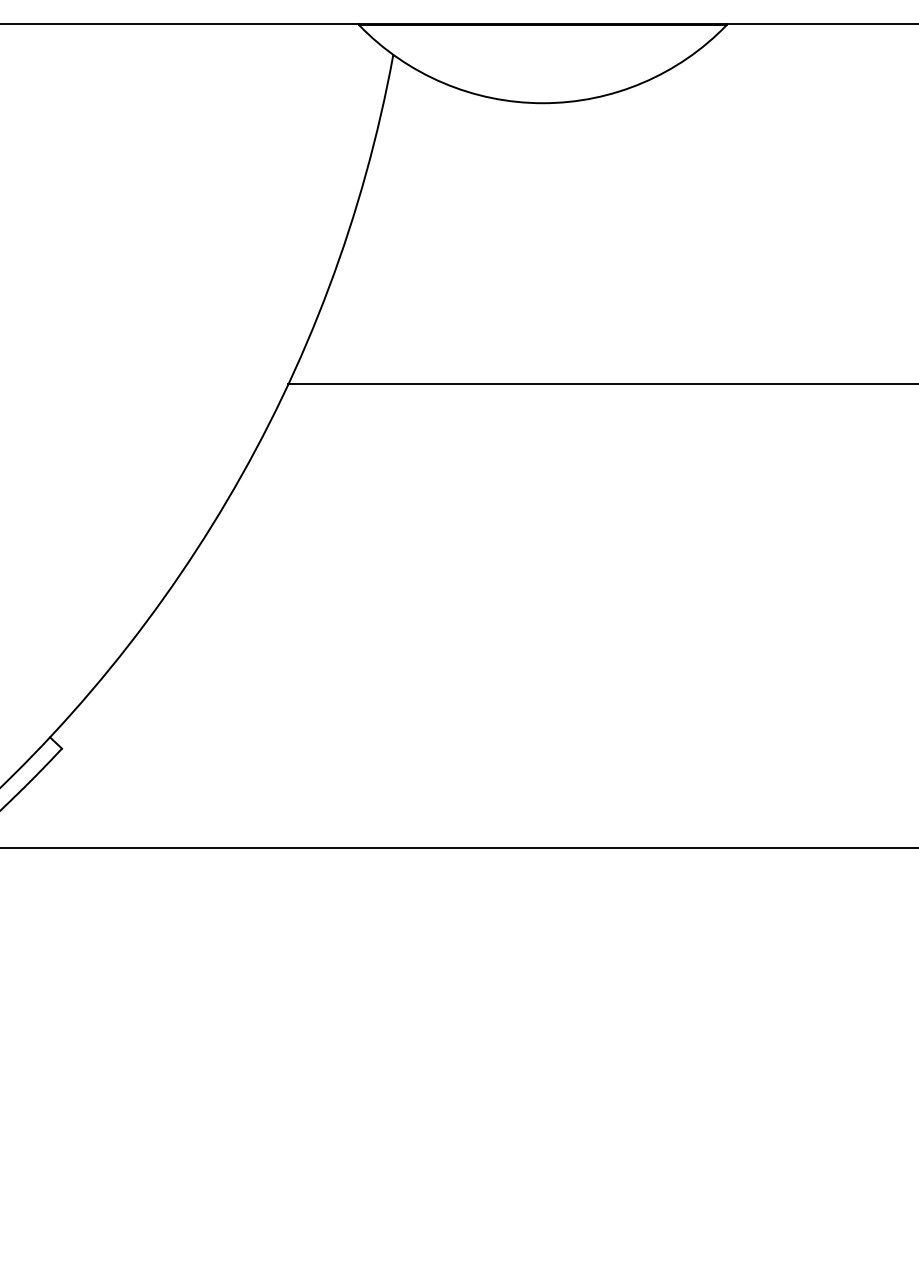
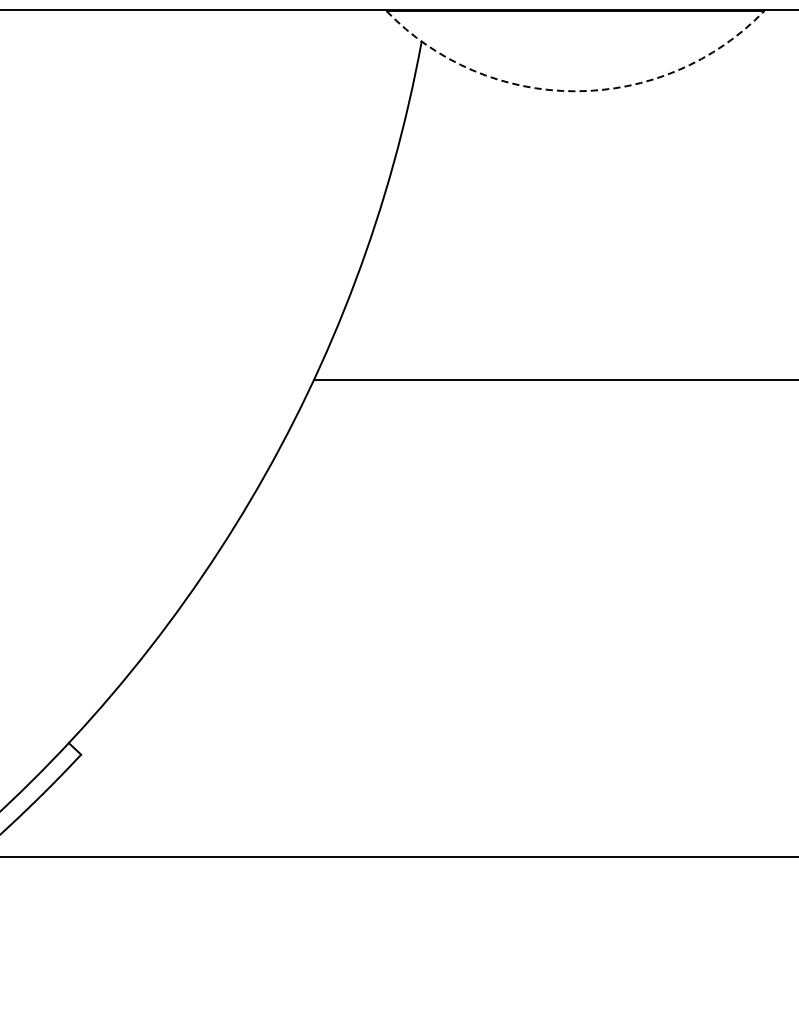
arc: (542, 103) -> (574, 91), solid -> dashed

